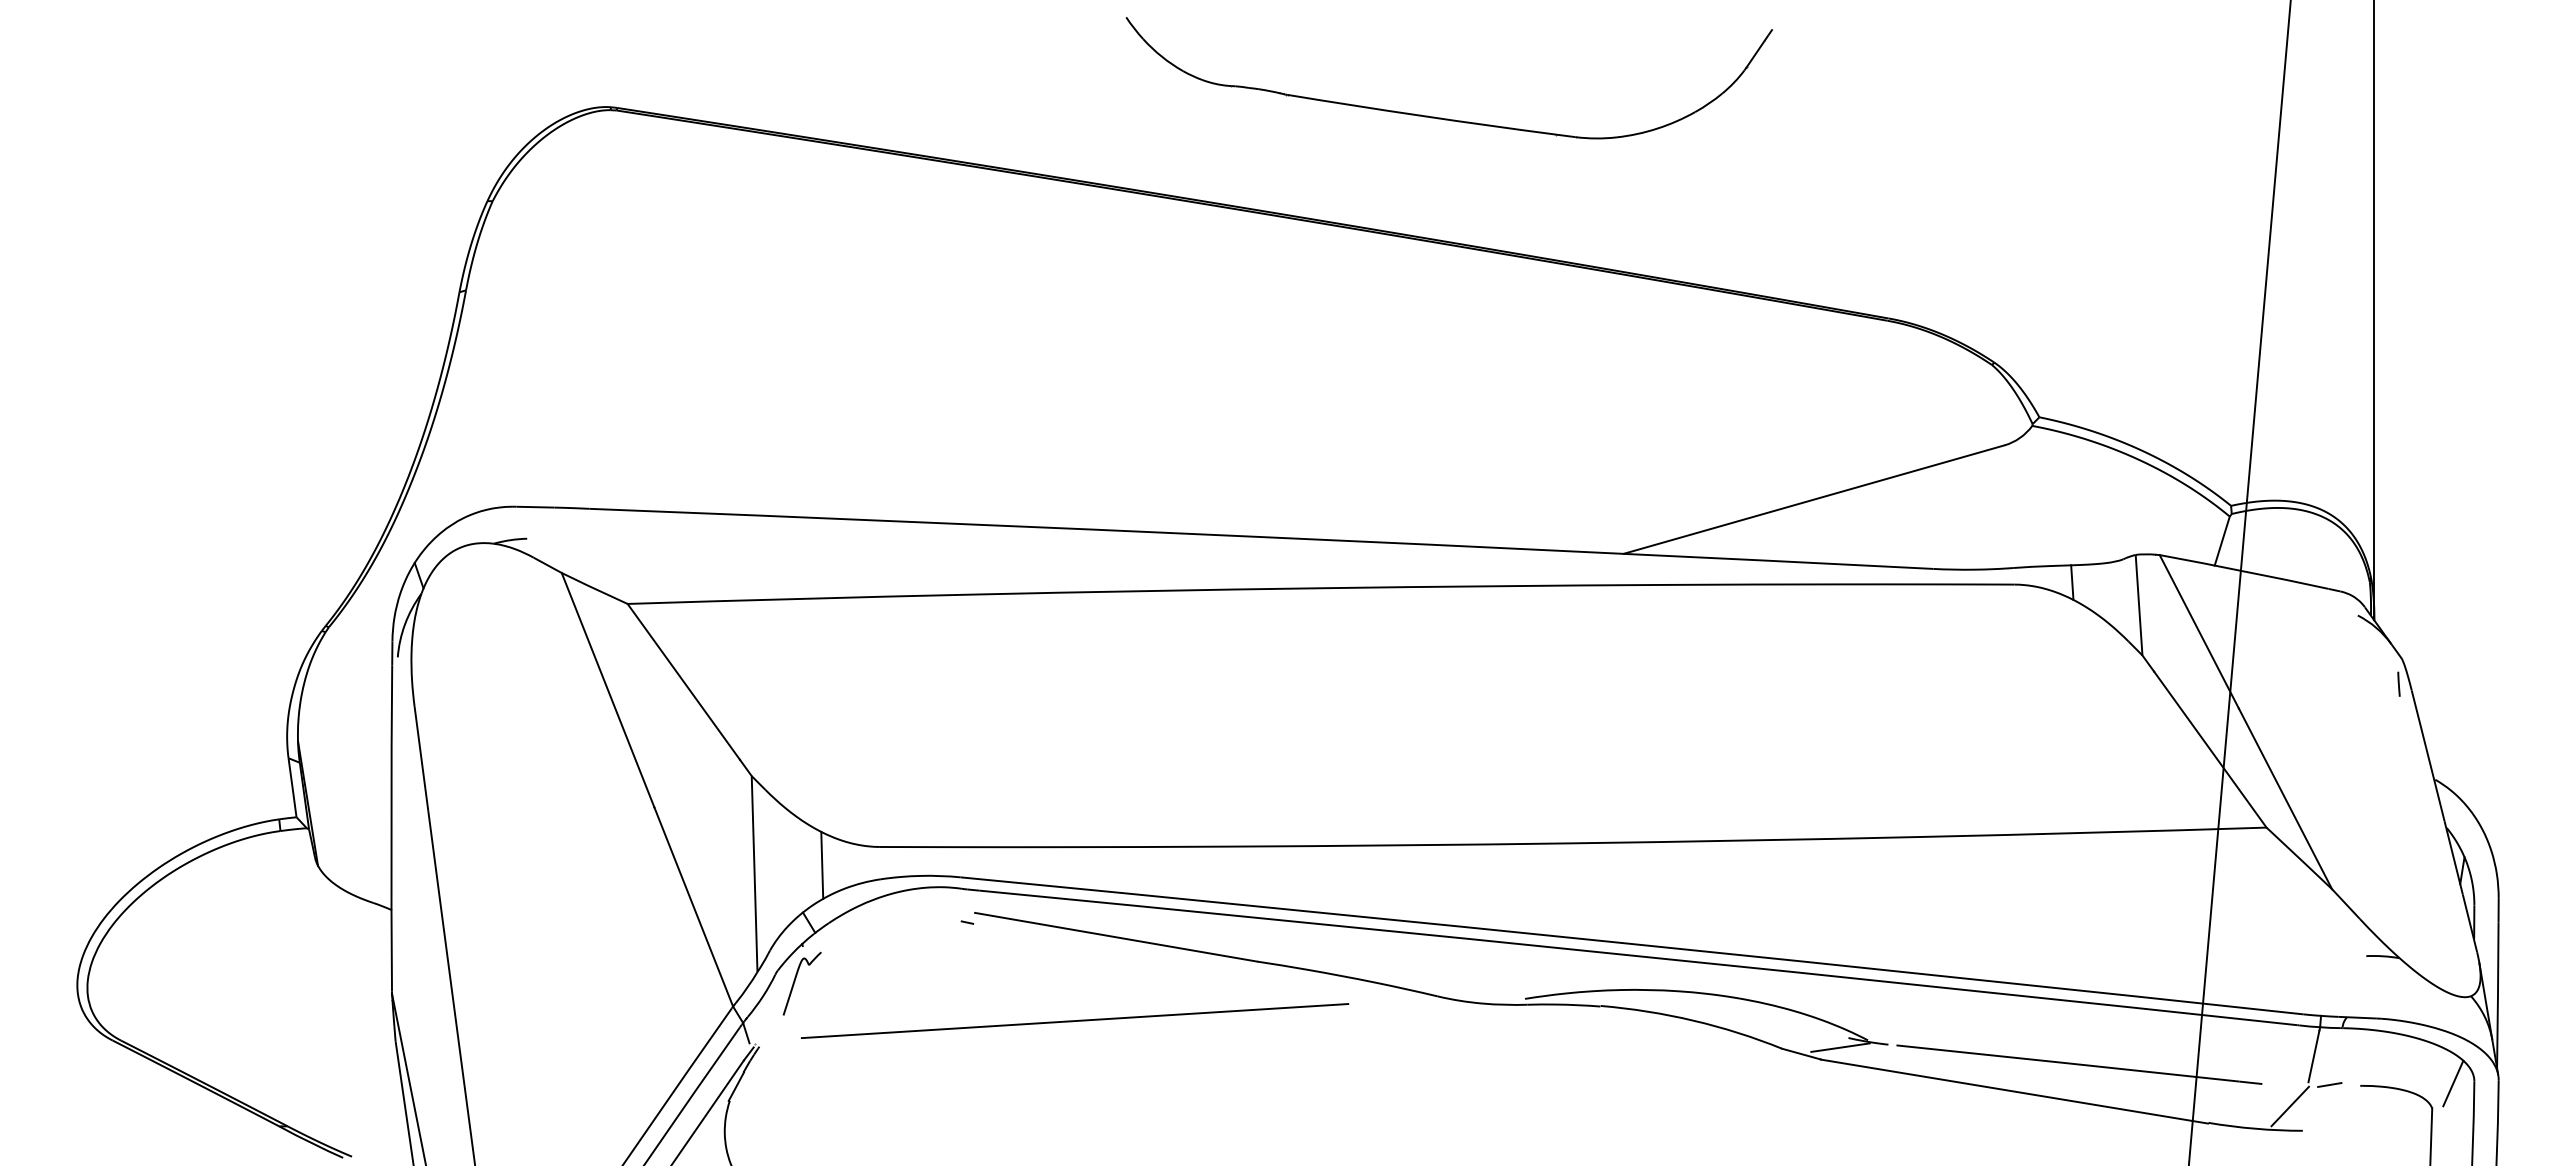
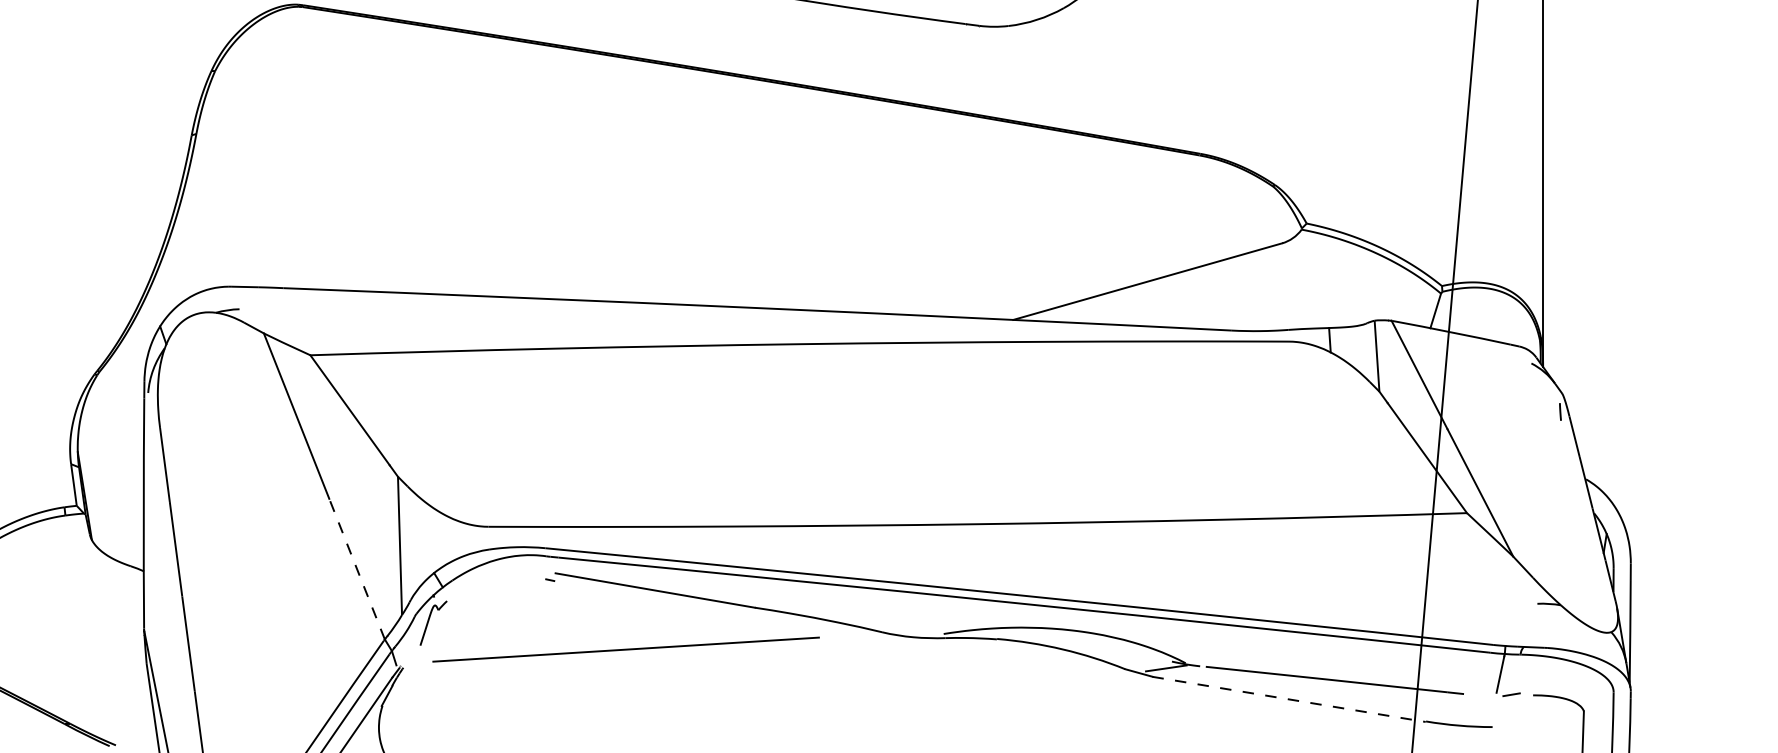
line: (822, 864) -> (447, 539), removed
line: (693, 906) -> (356, 568), solid -> dashed
line: (2453, 1083) -> (1598, 693), removed
line: (2014, 1091) -> (1289, 699), solid -> dashed
line: (2289, 1106) -> (1483, 709), removed

